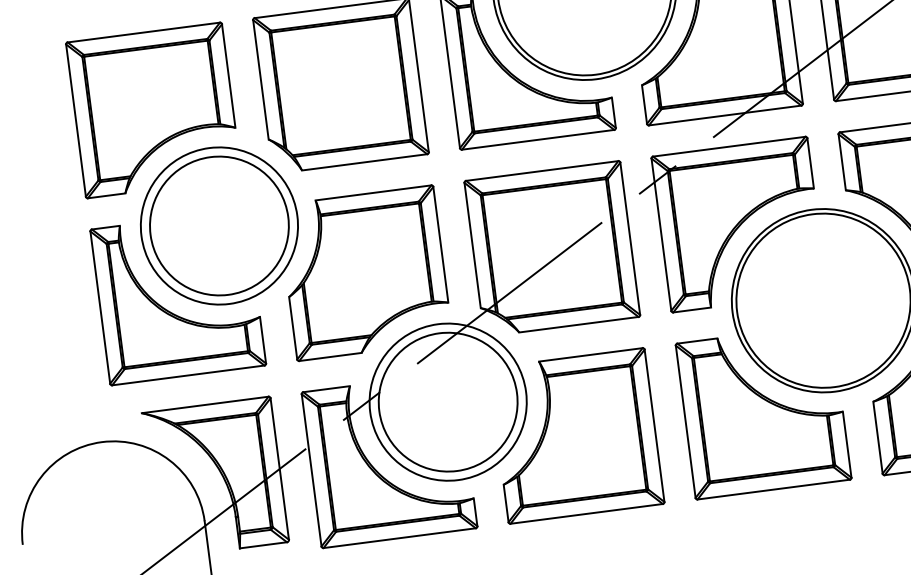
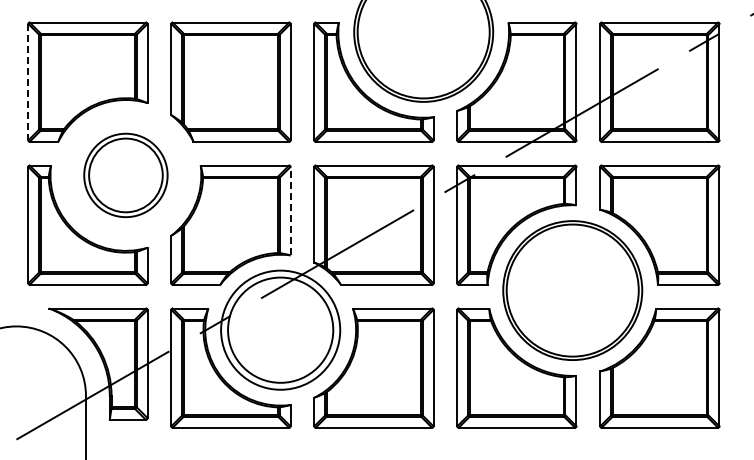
line: (76, 120) -> (28, 82), solid -> dashed
part: (218, 226) -> (125, 175), size x0.7
line: (440, 243) -> (290, 210), solid -> dashed

